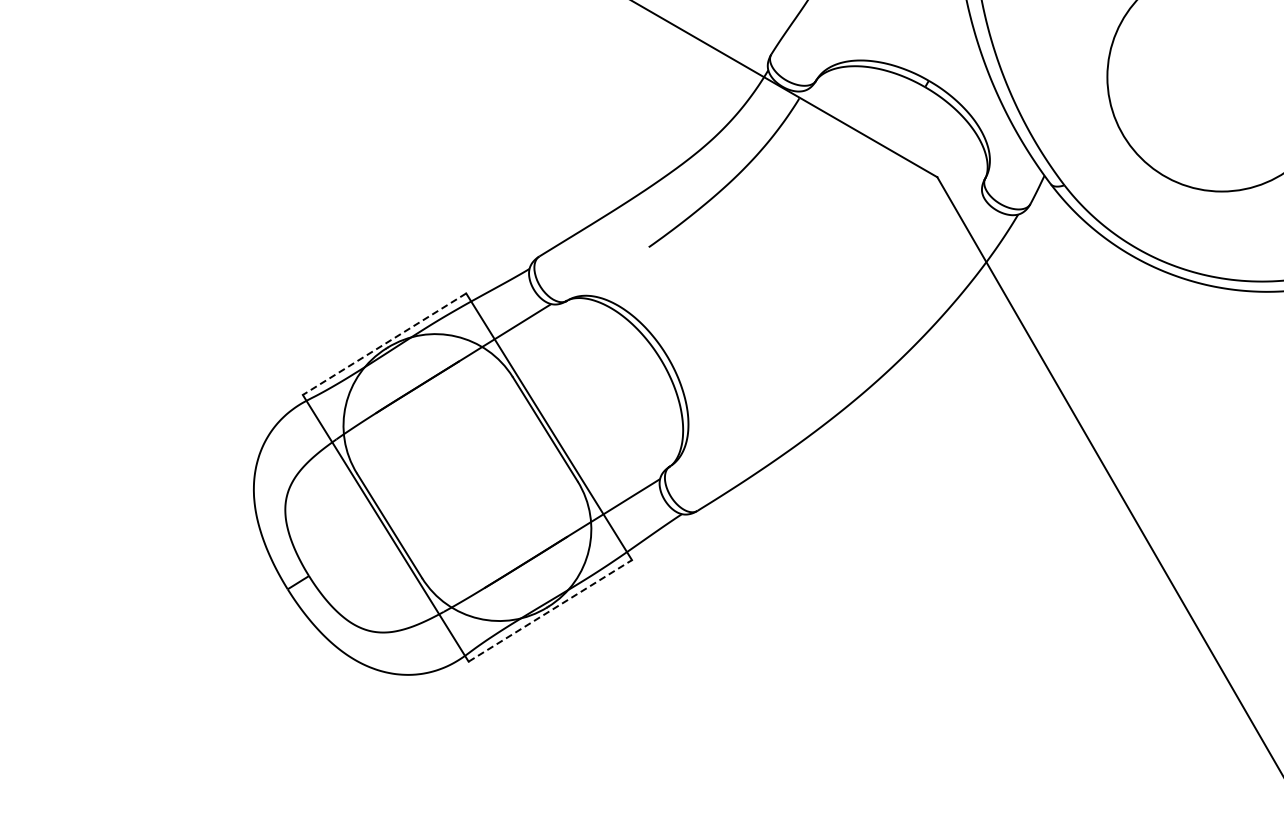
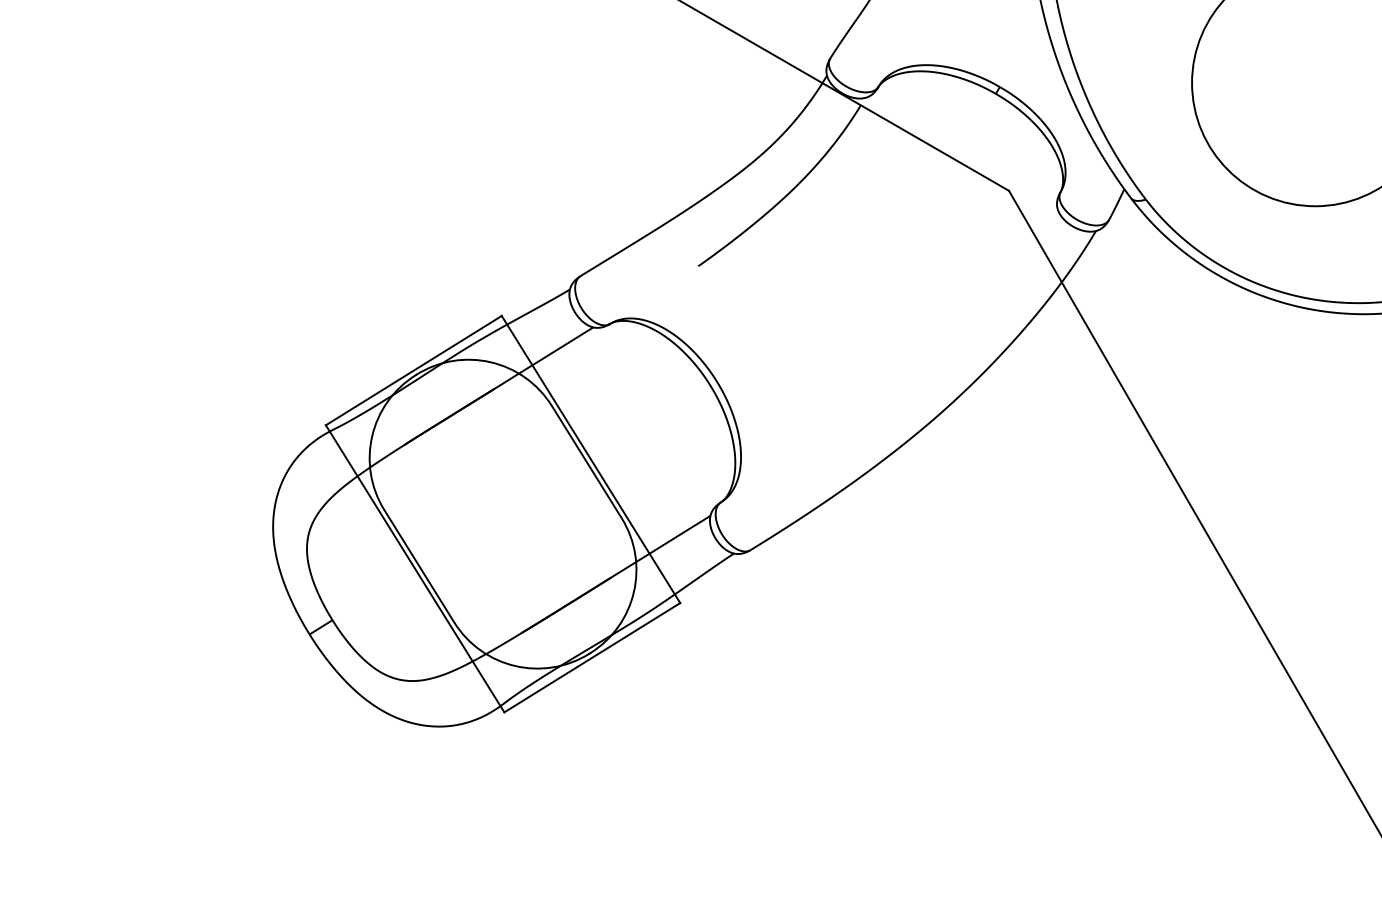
line: (384, 344) -> (413, 370), dashed -> solid
line: (550, 610) -> (592, 657), dashed -> solid

